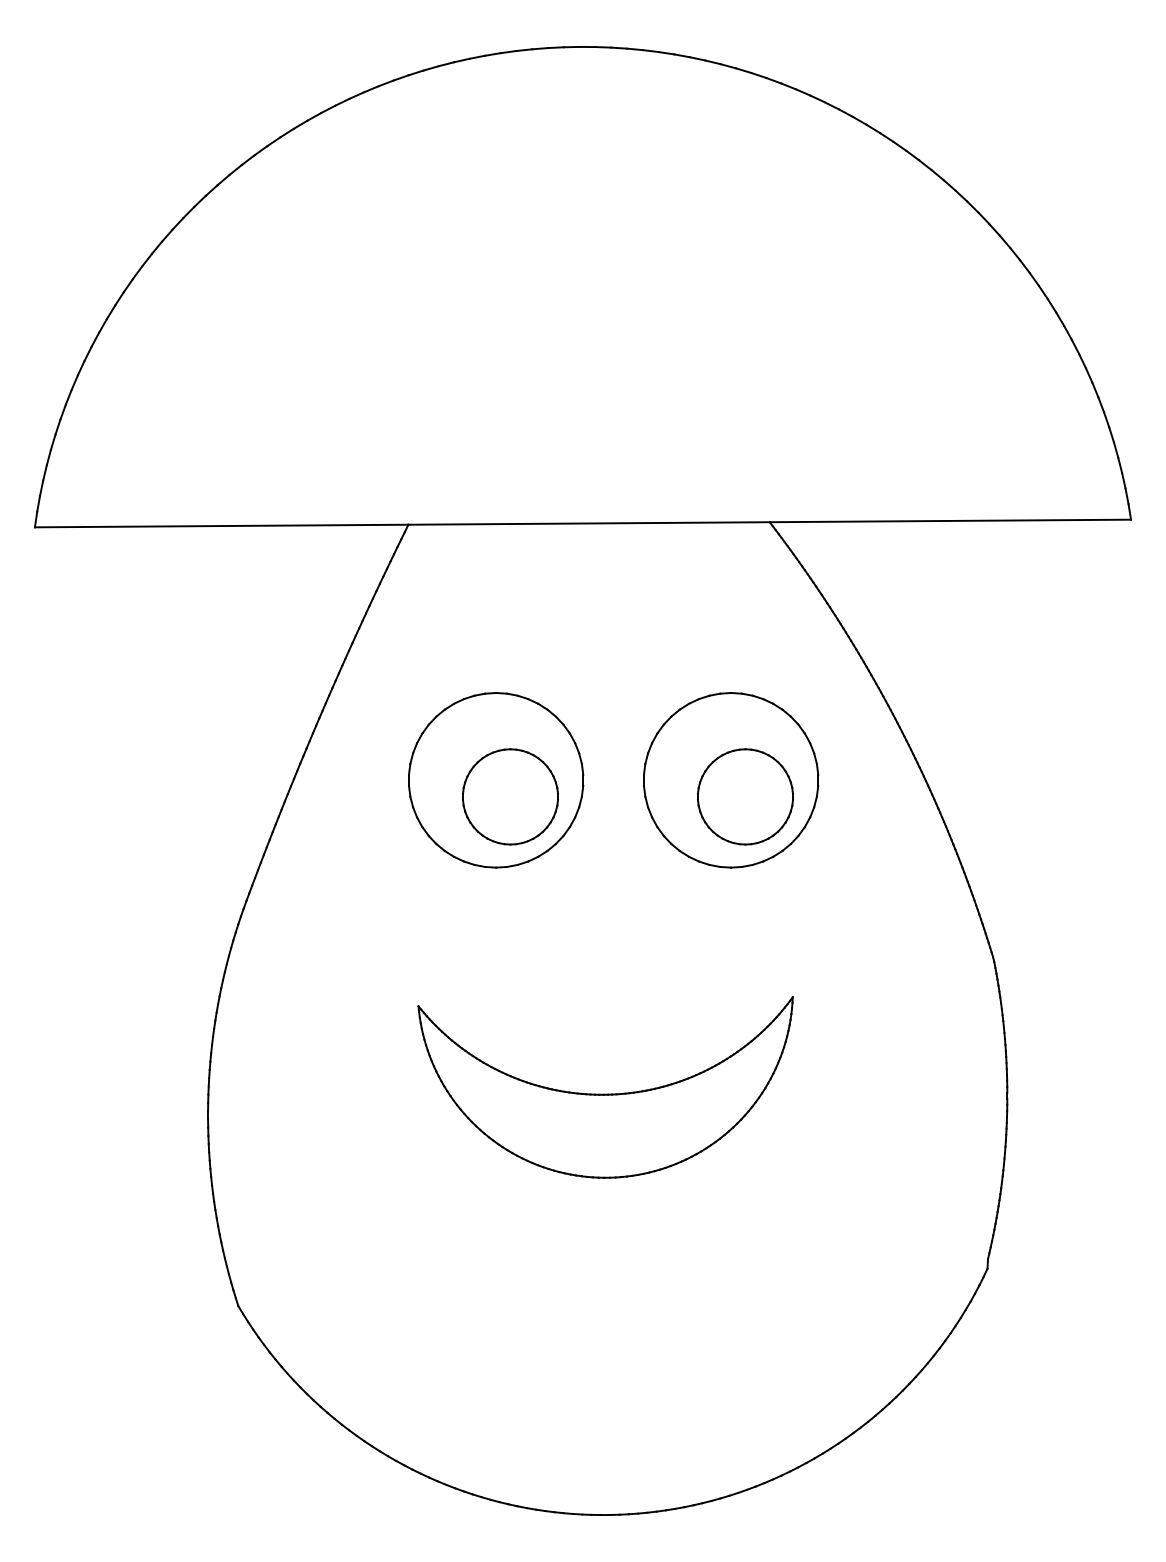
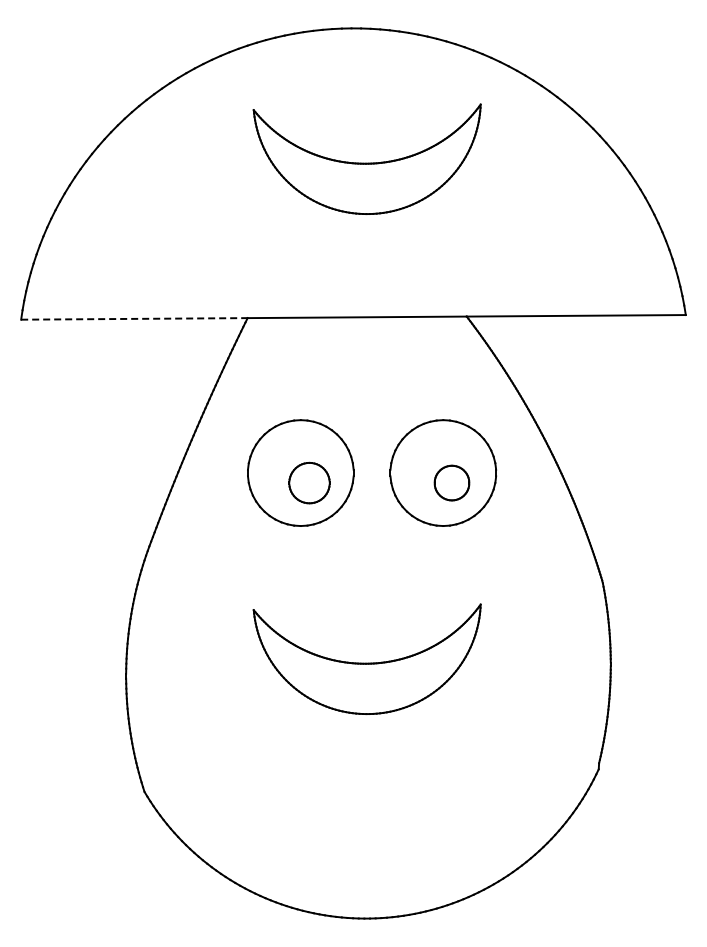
part: (604, 261) -> (366, 158), added
line: (221, 525) -> (134, 318), solid -> dashed
part: (510, 795) -> (309, 482), size x0.7
part: (744, 795) -> (451, 482), size x0.6

